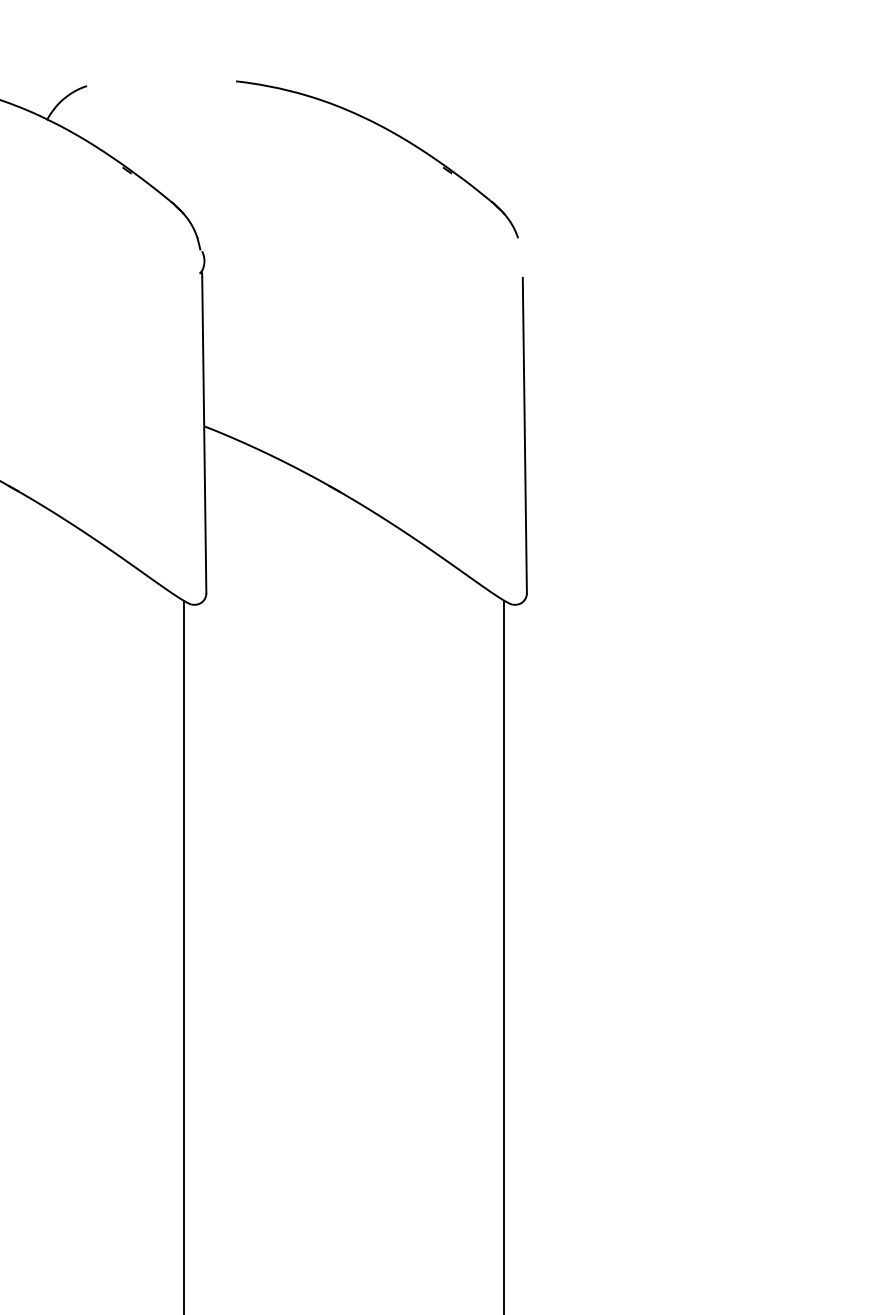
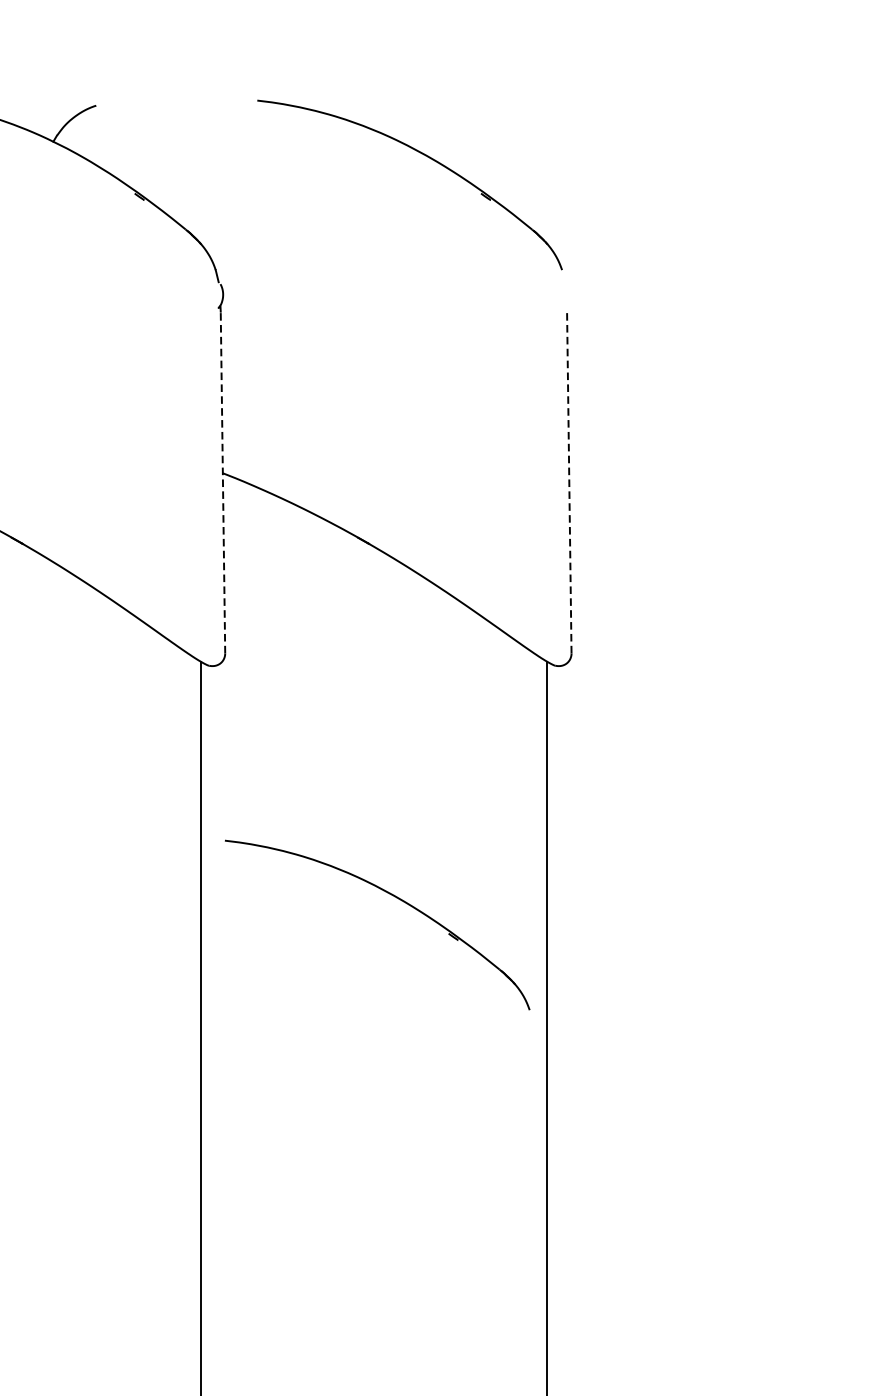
line: (204, 435) -> (223, 483), solid -> dashed
line: (524, 435) -> (568, 483), solid -> dashed
part: (360, 817) -> (391, 895), added

